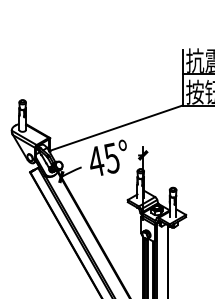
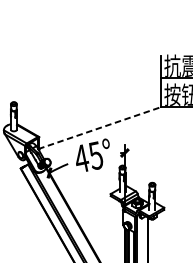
line: (115, 128) -> (99, 128), solid -> dashed

